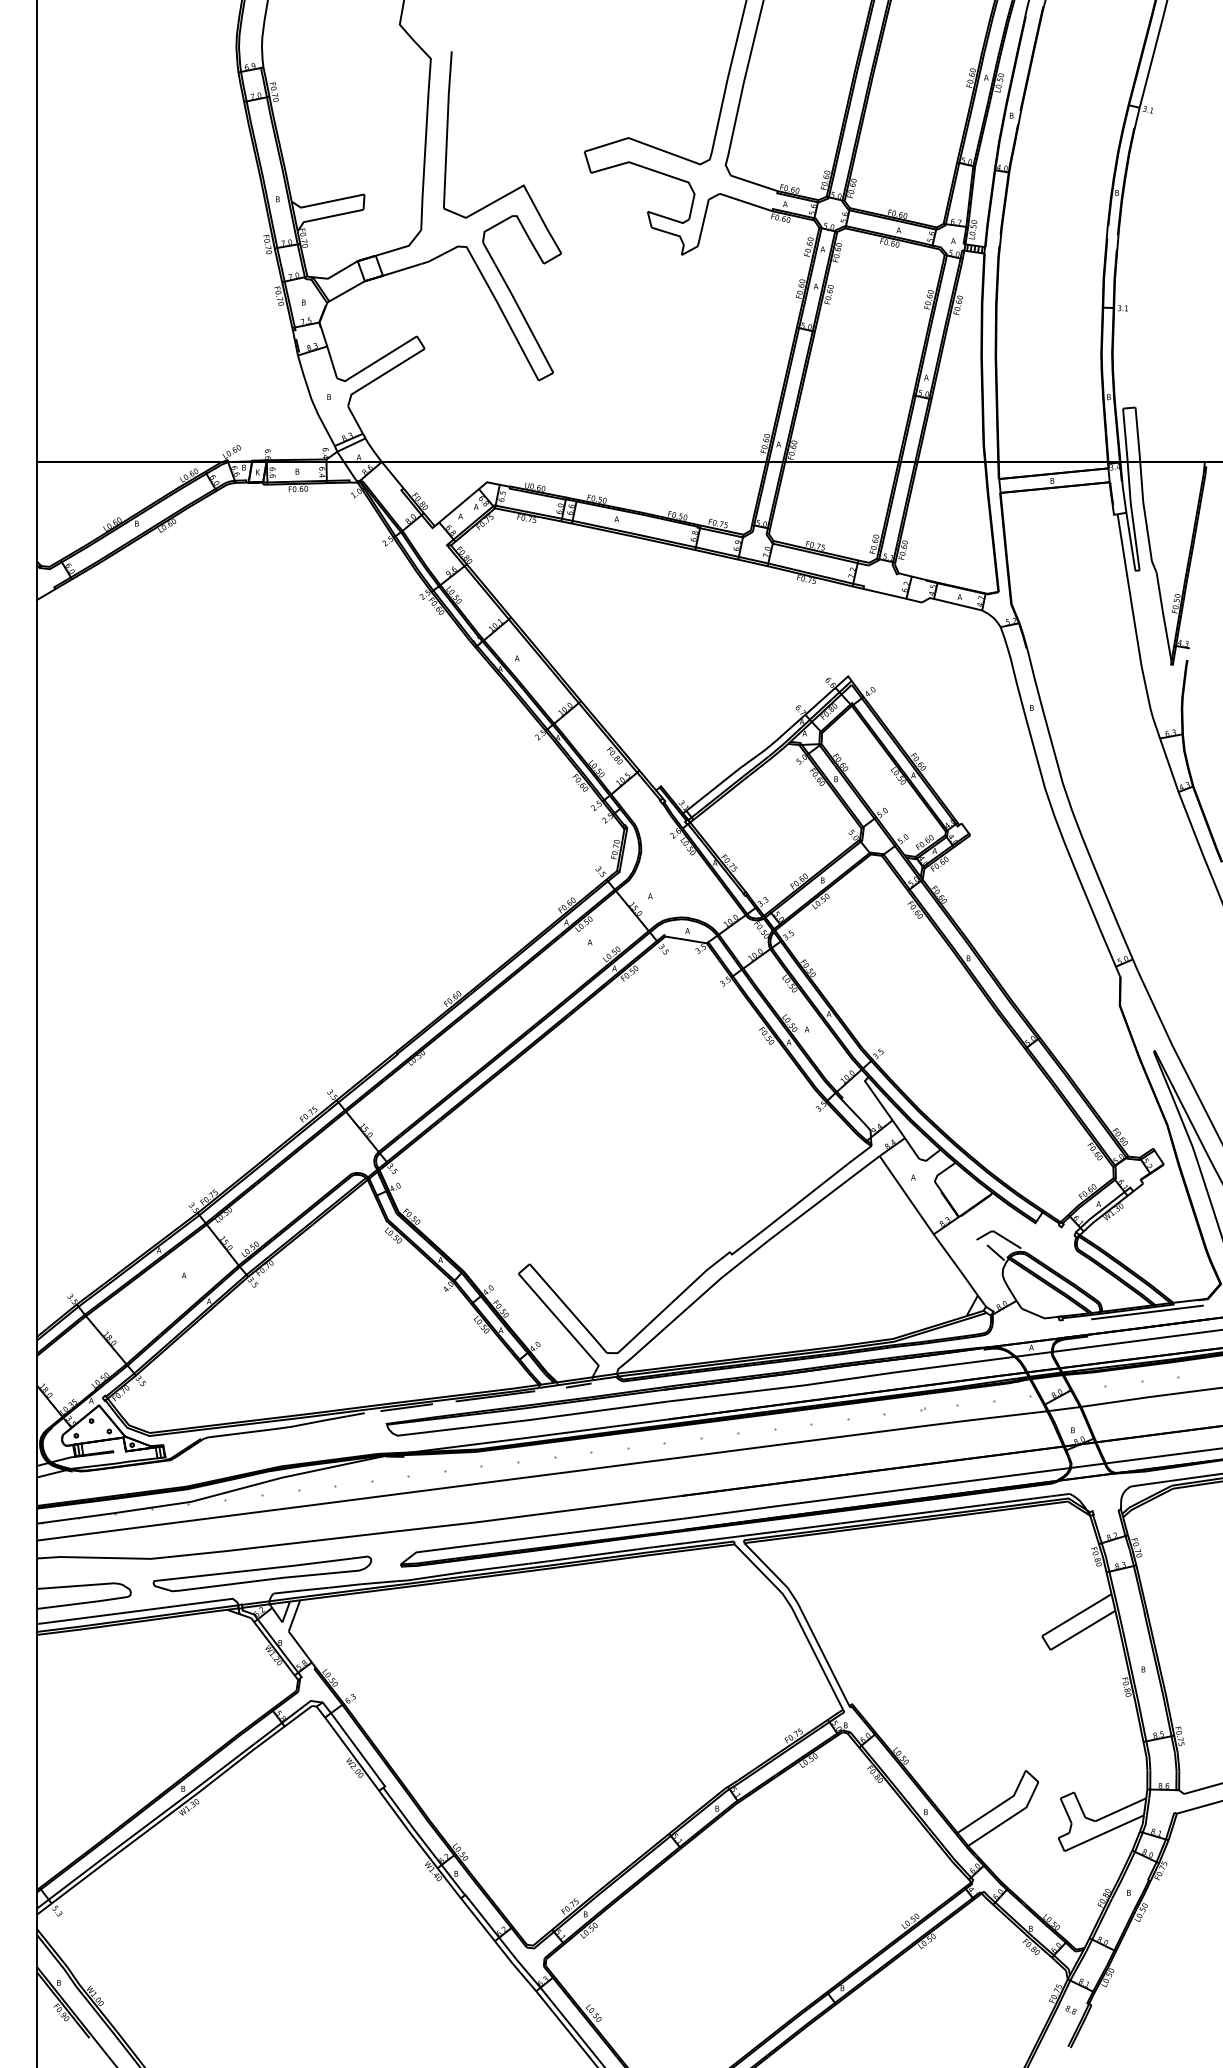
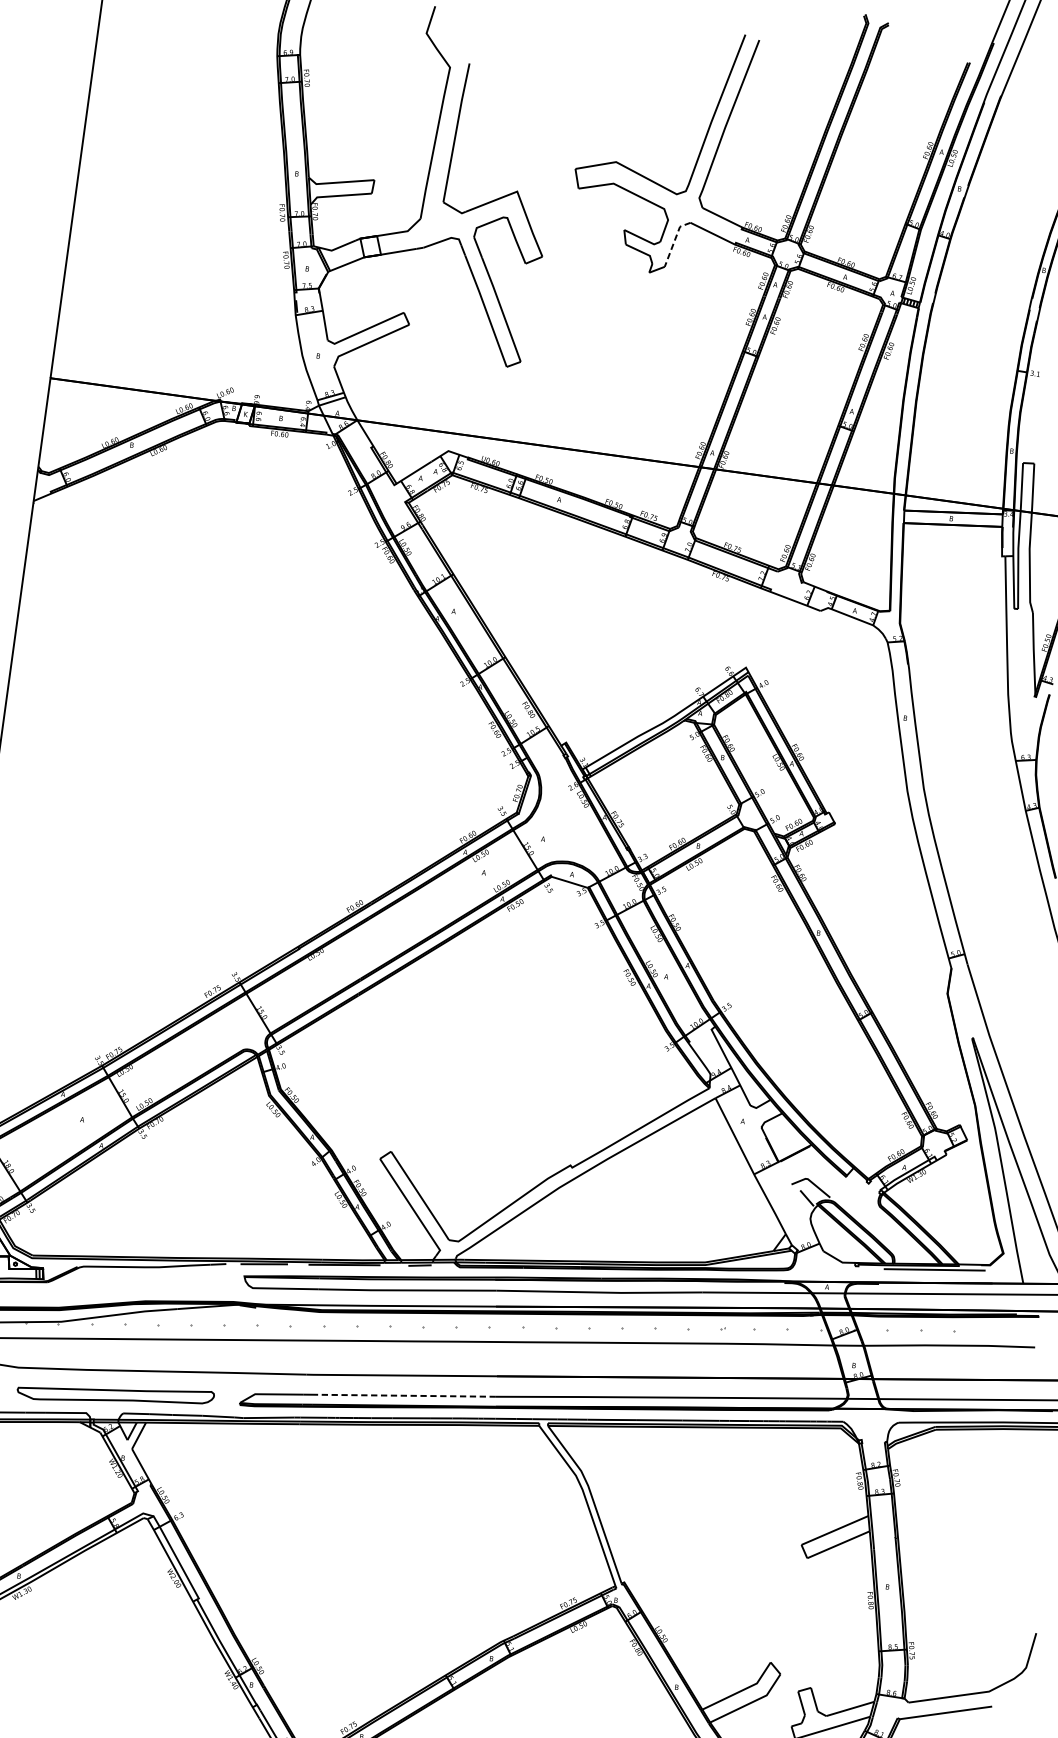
line: (704, 216) -> (674, 241), solid -> dashed
line: (581, 1531) -> (404, 1395), solid -> dashed

